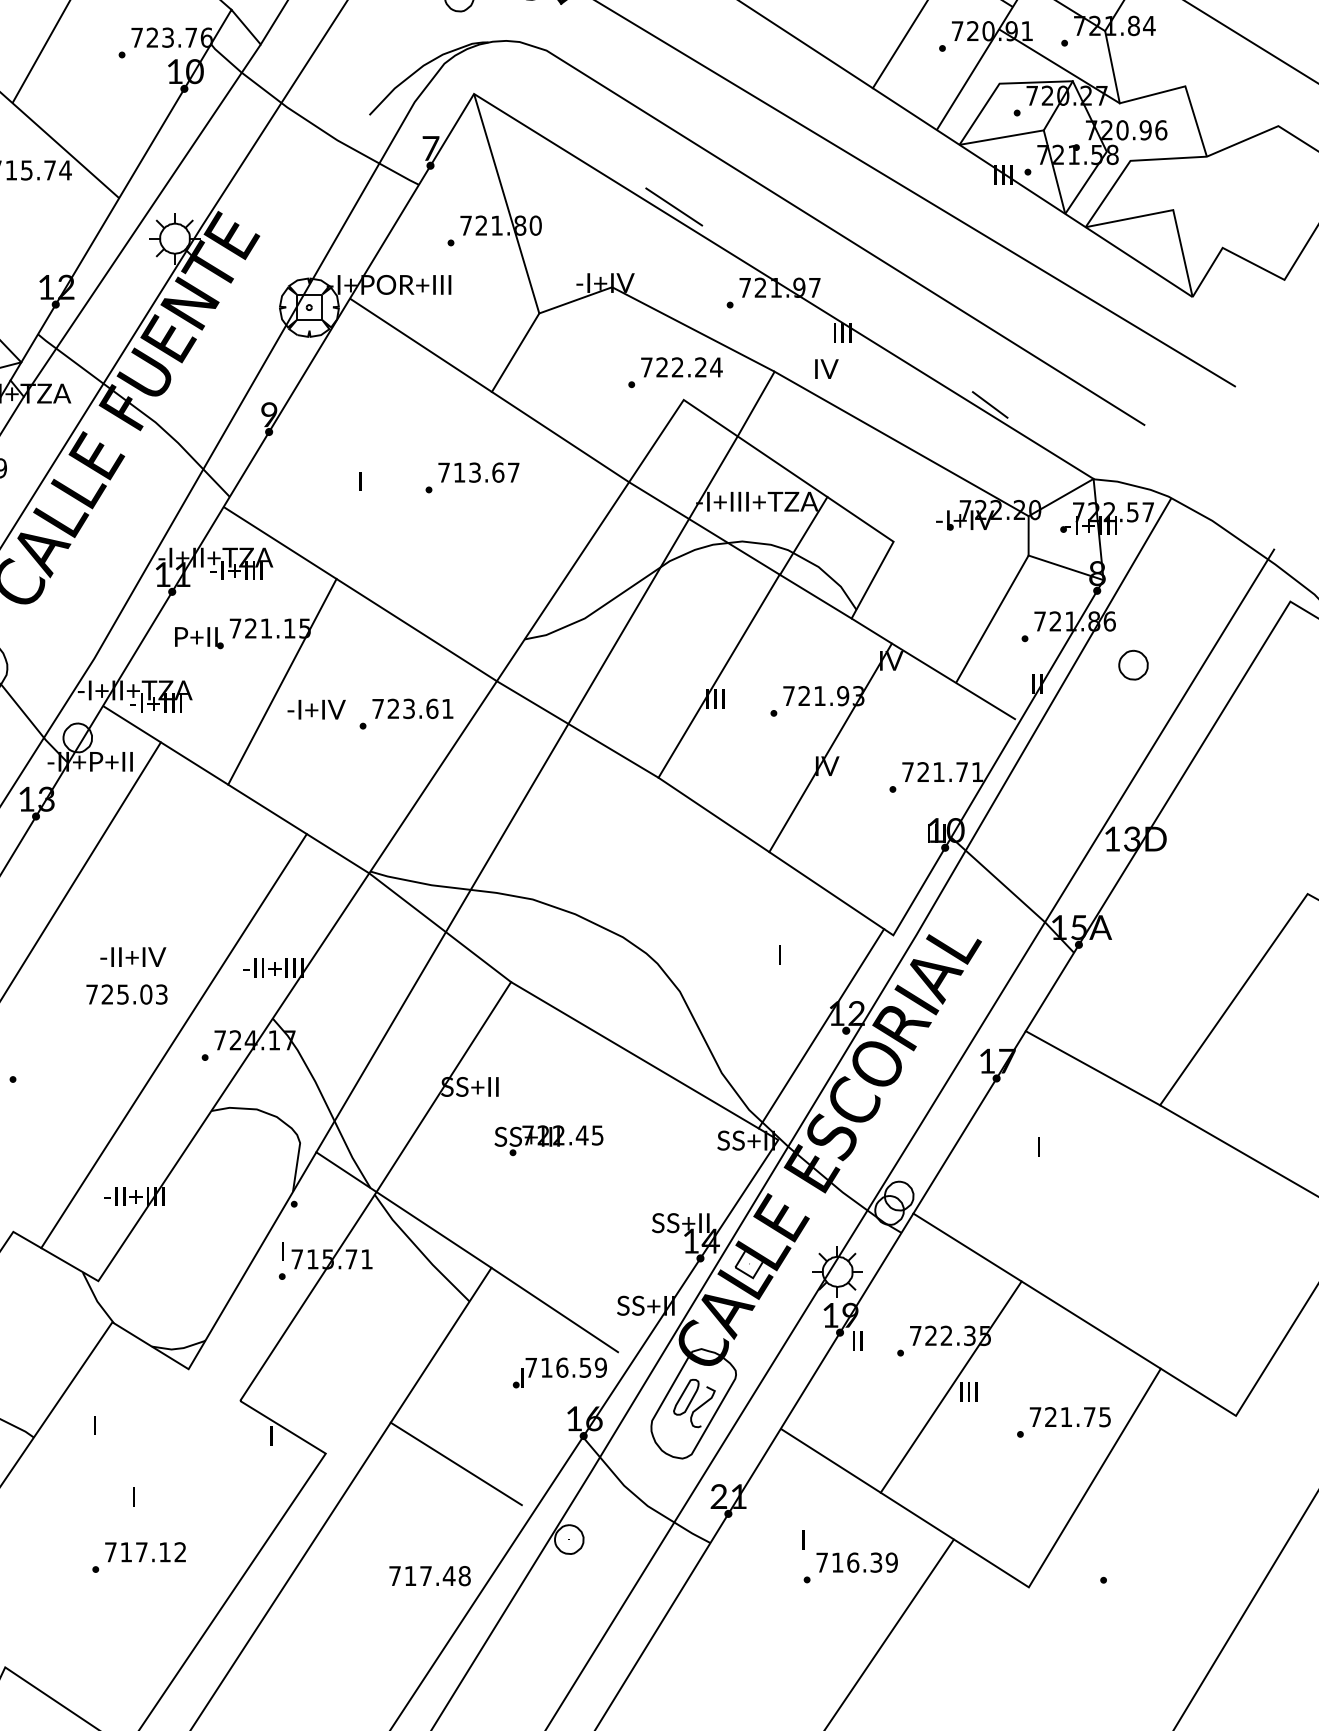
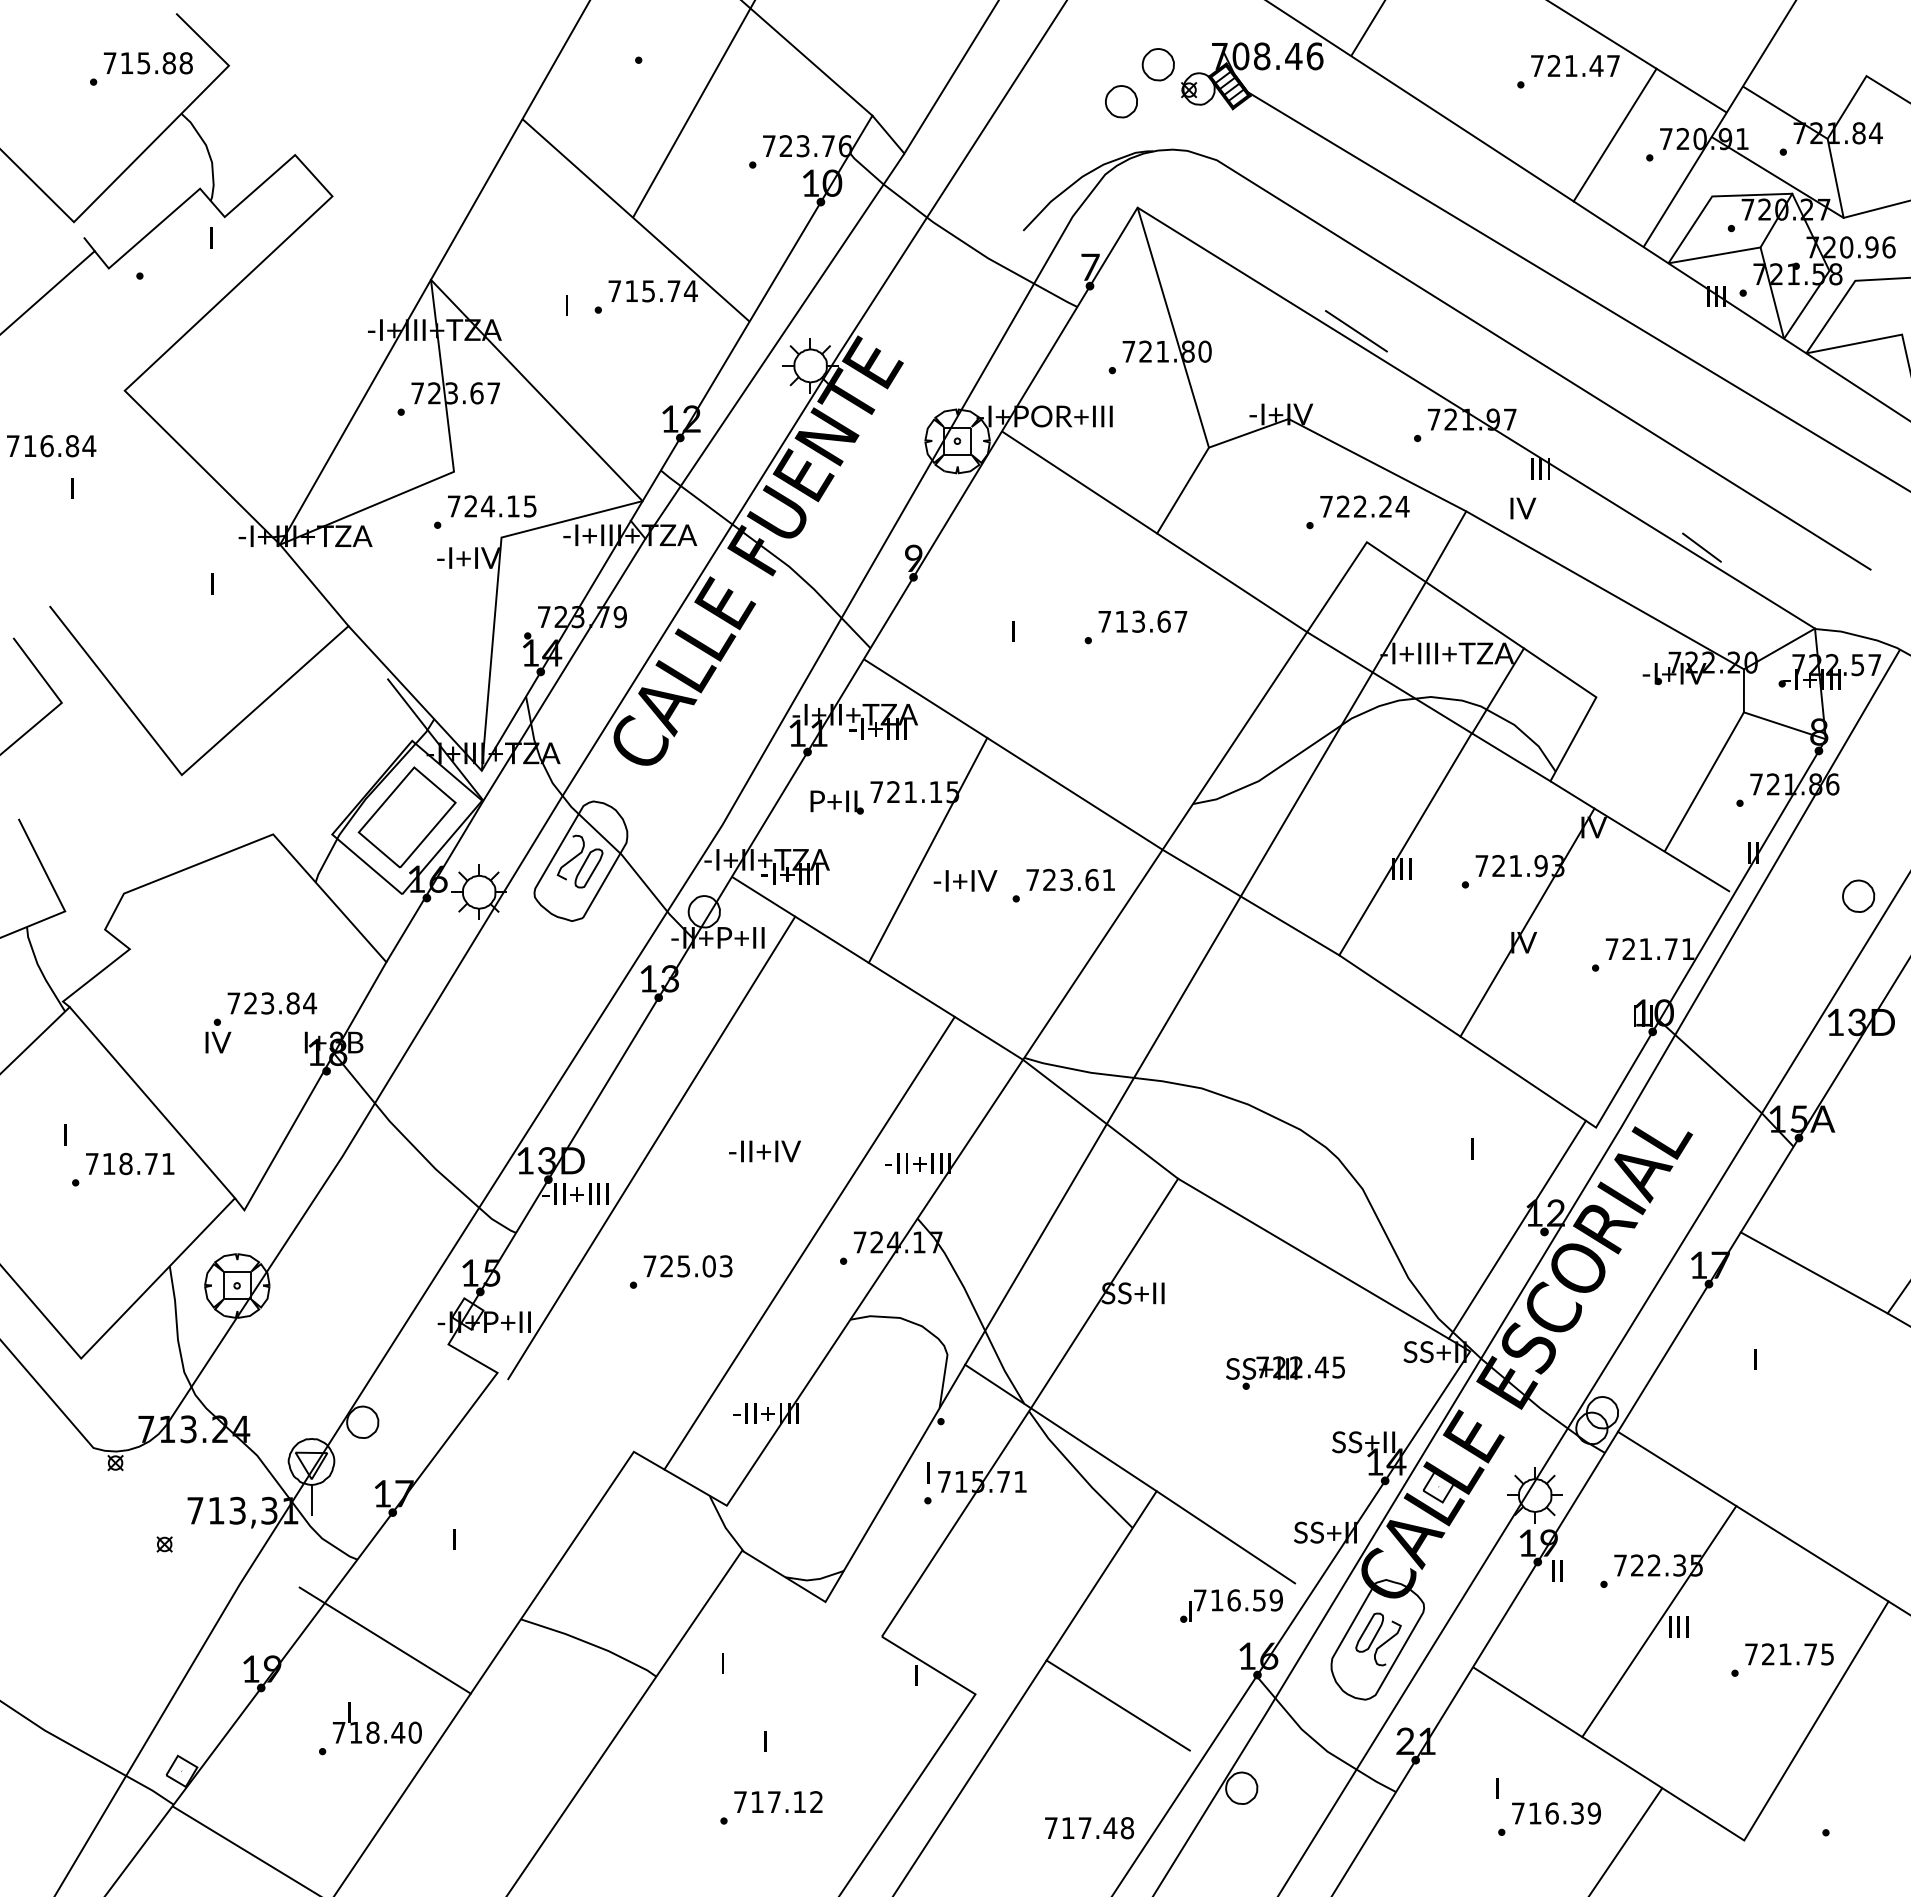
part: (1133, 664) -> (1858, 895), moved
text: (126, 994) -> (687, 1266), moved
part: (548, 1140) -> (1285, 1372), moved

